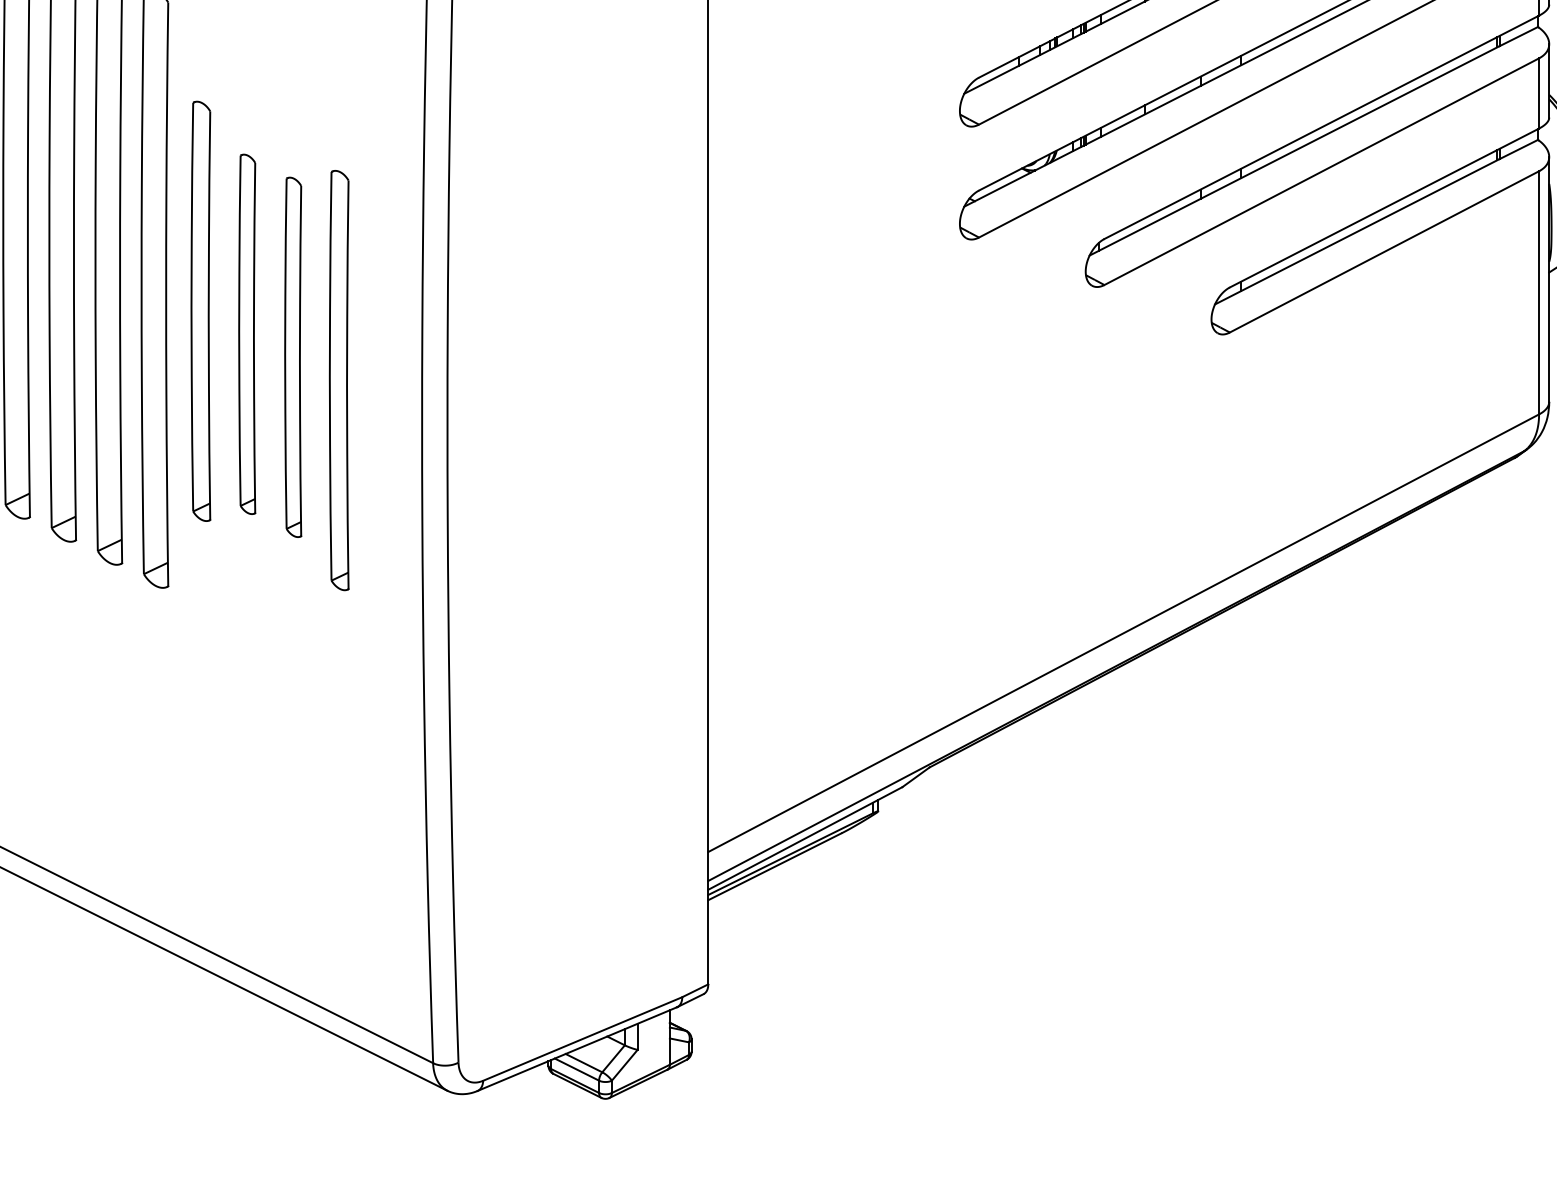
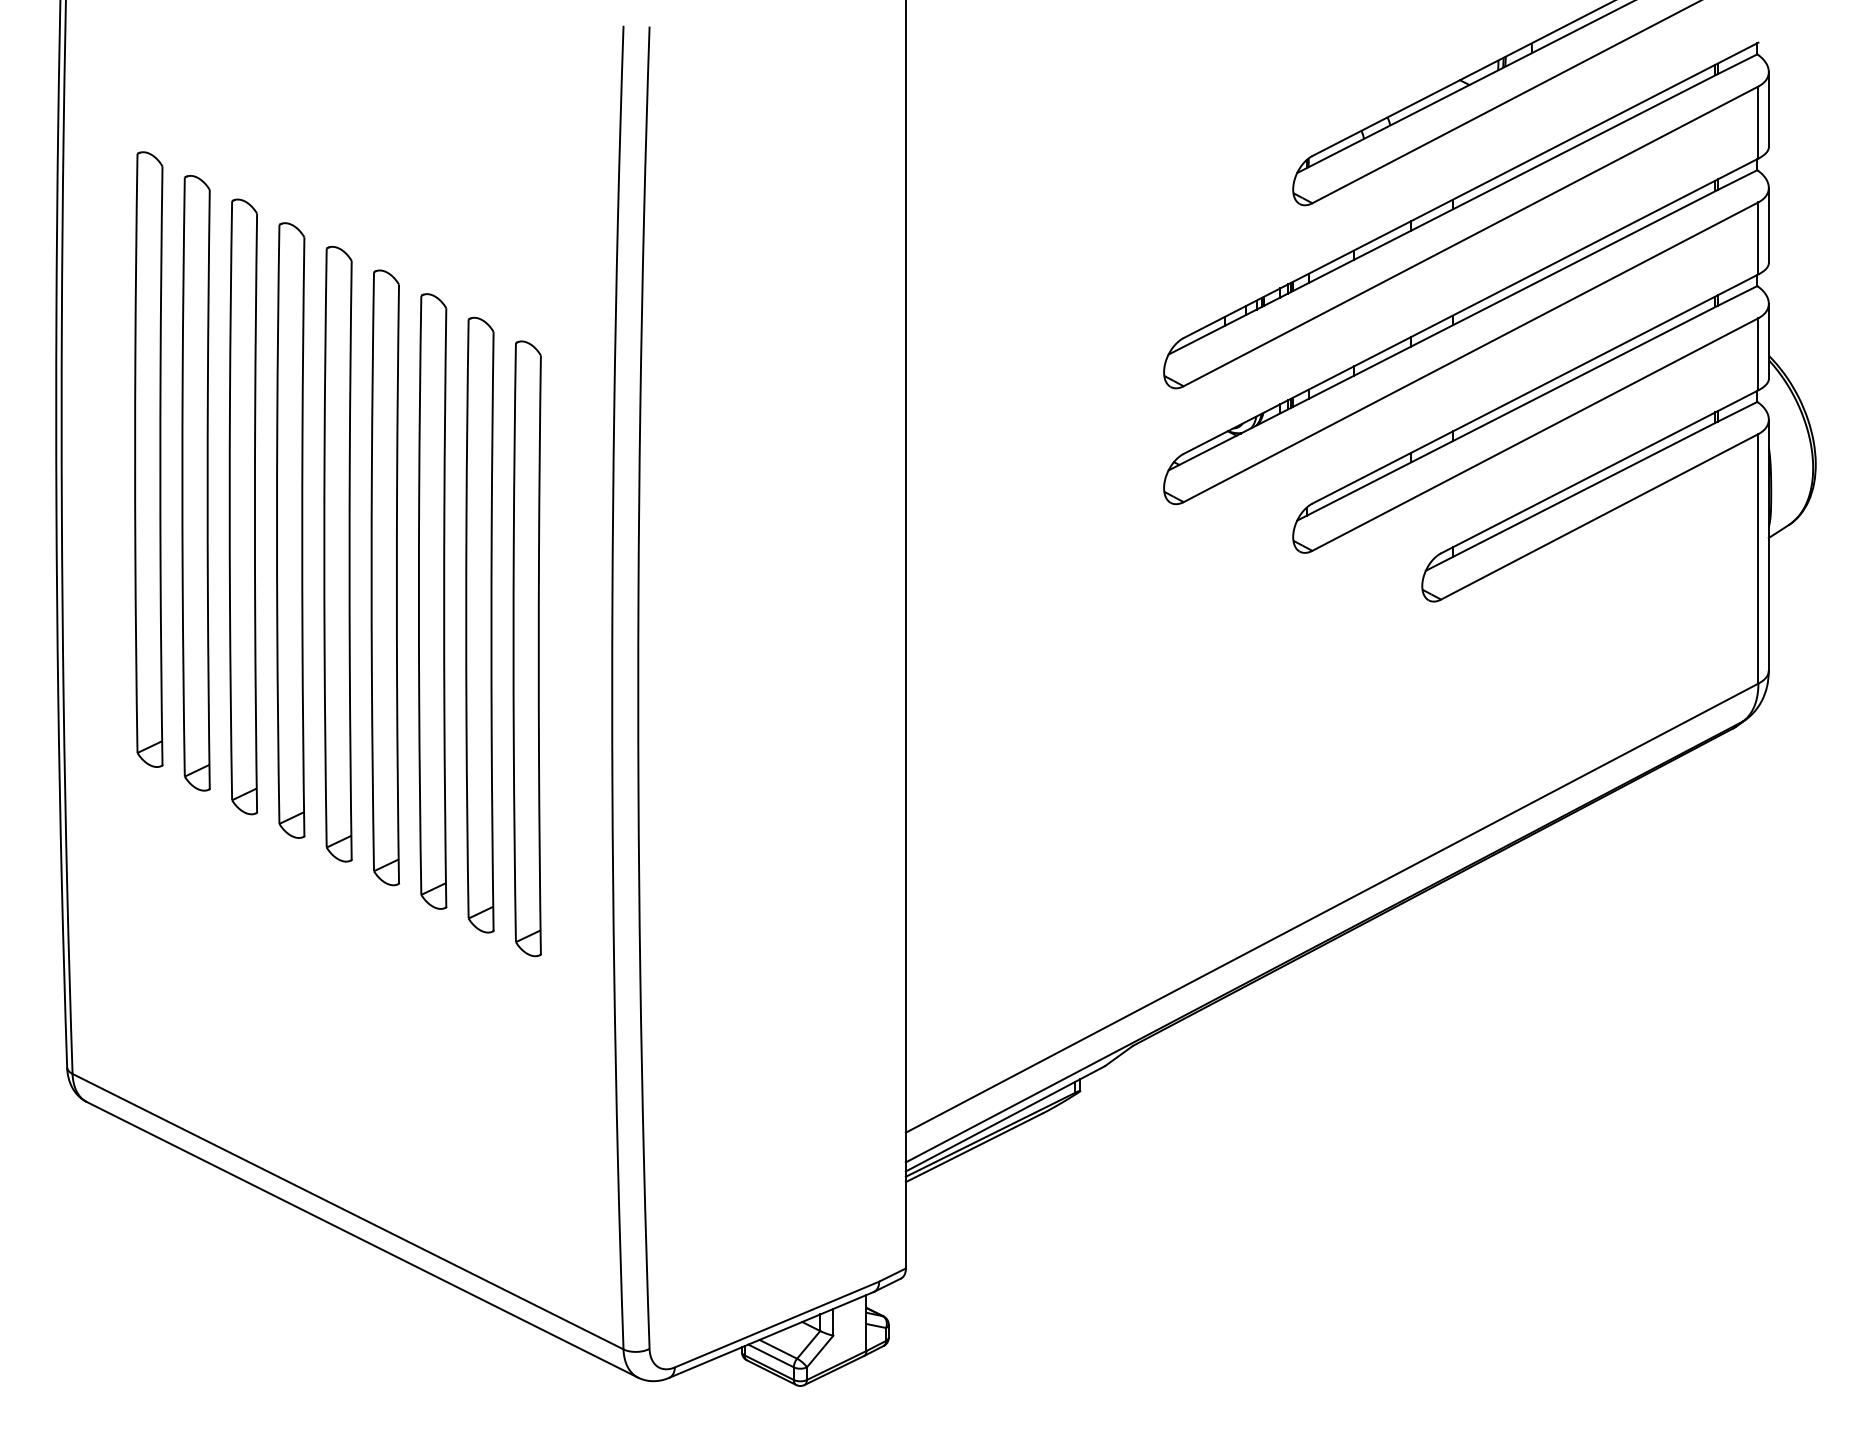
part: (200, 310) -> (384, 577), size x1.43
part: (246, 334) -> (432, 601), size x1.67
part: (292, 356) -> (479, 624), size x1.67
part: (338, 380) -> (526, 648), size x1.43

